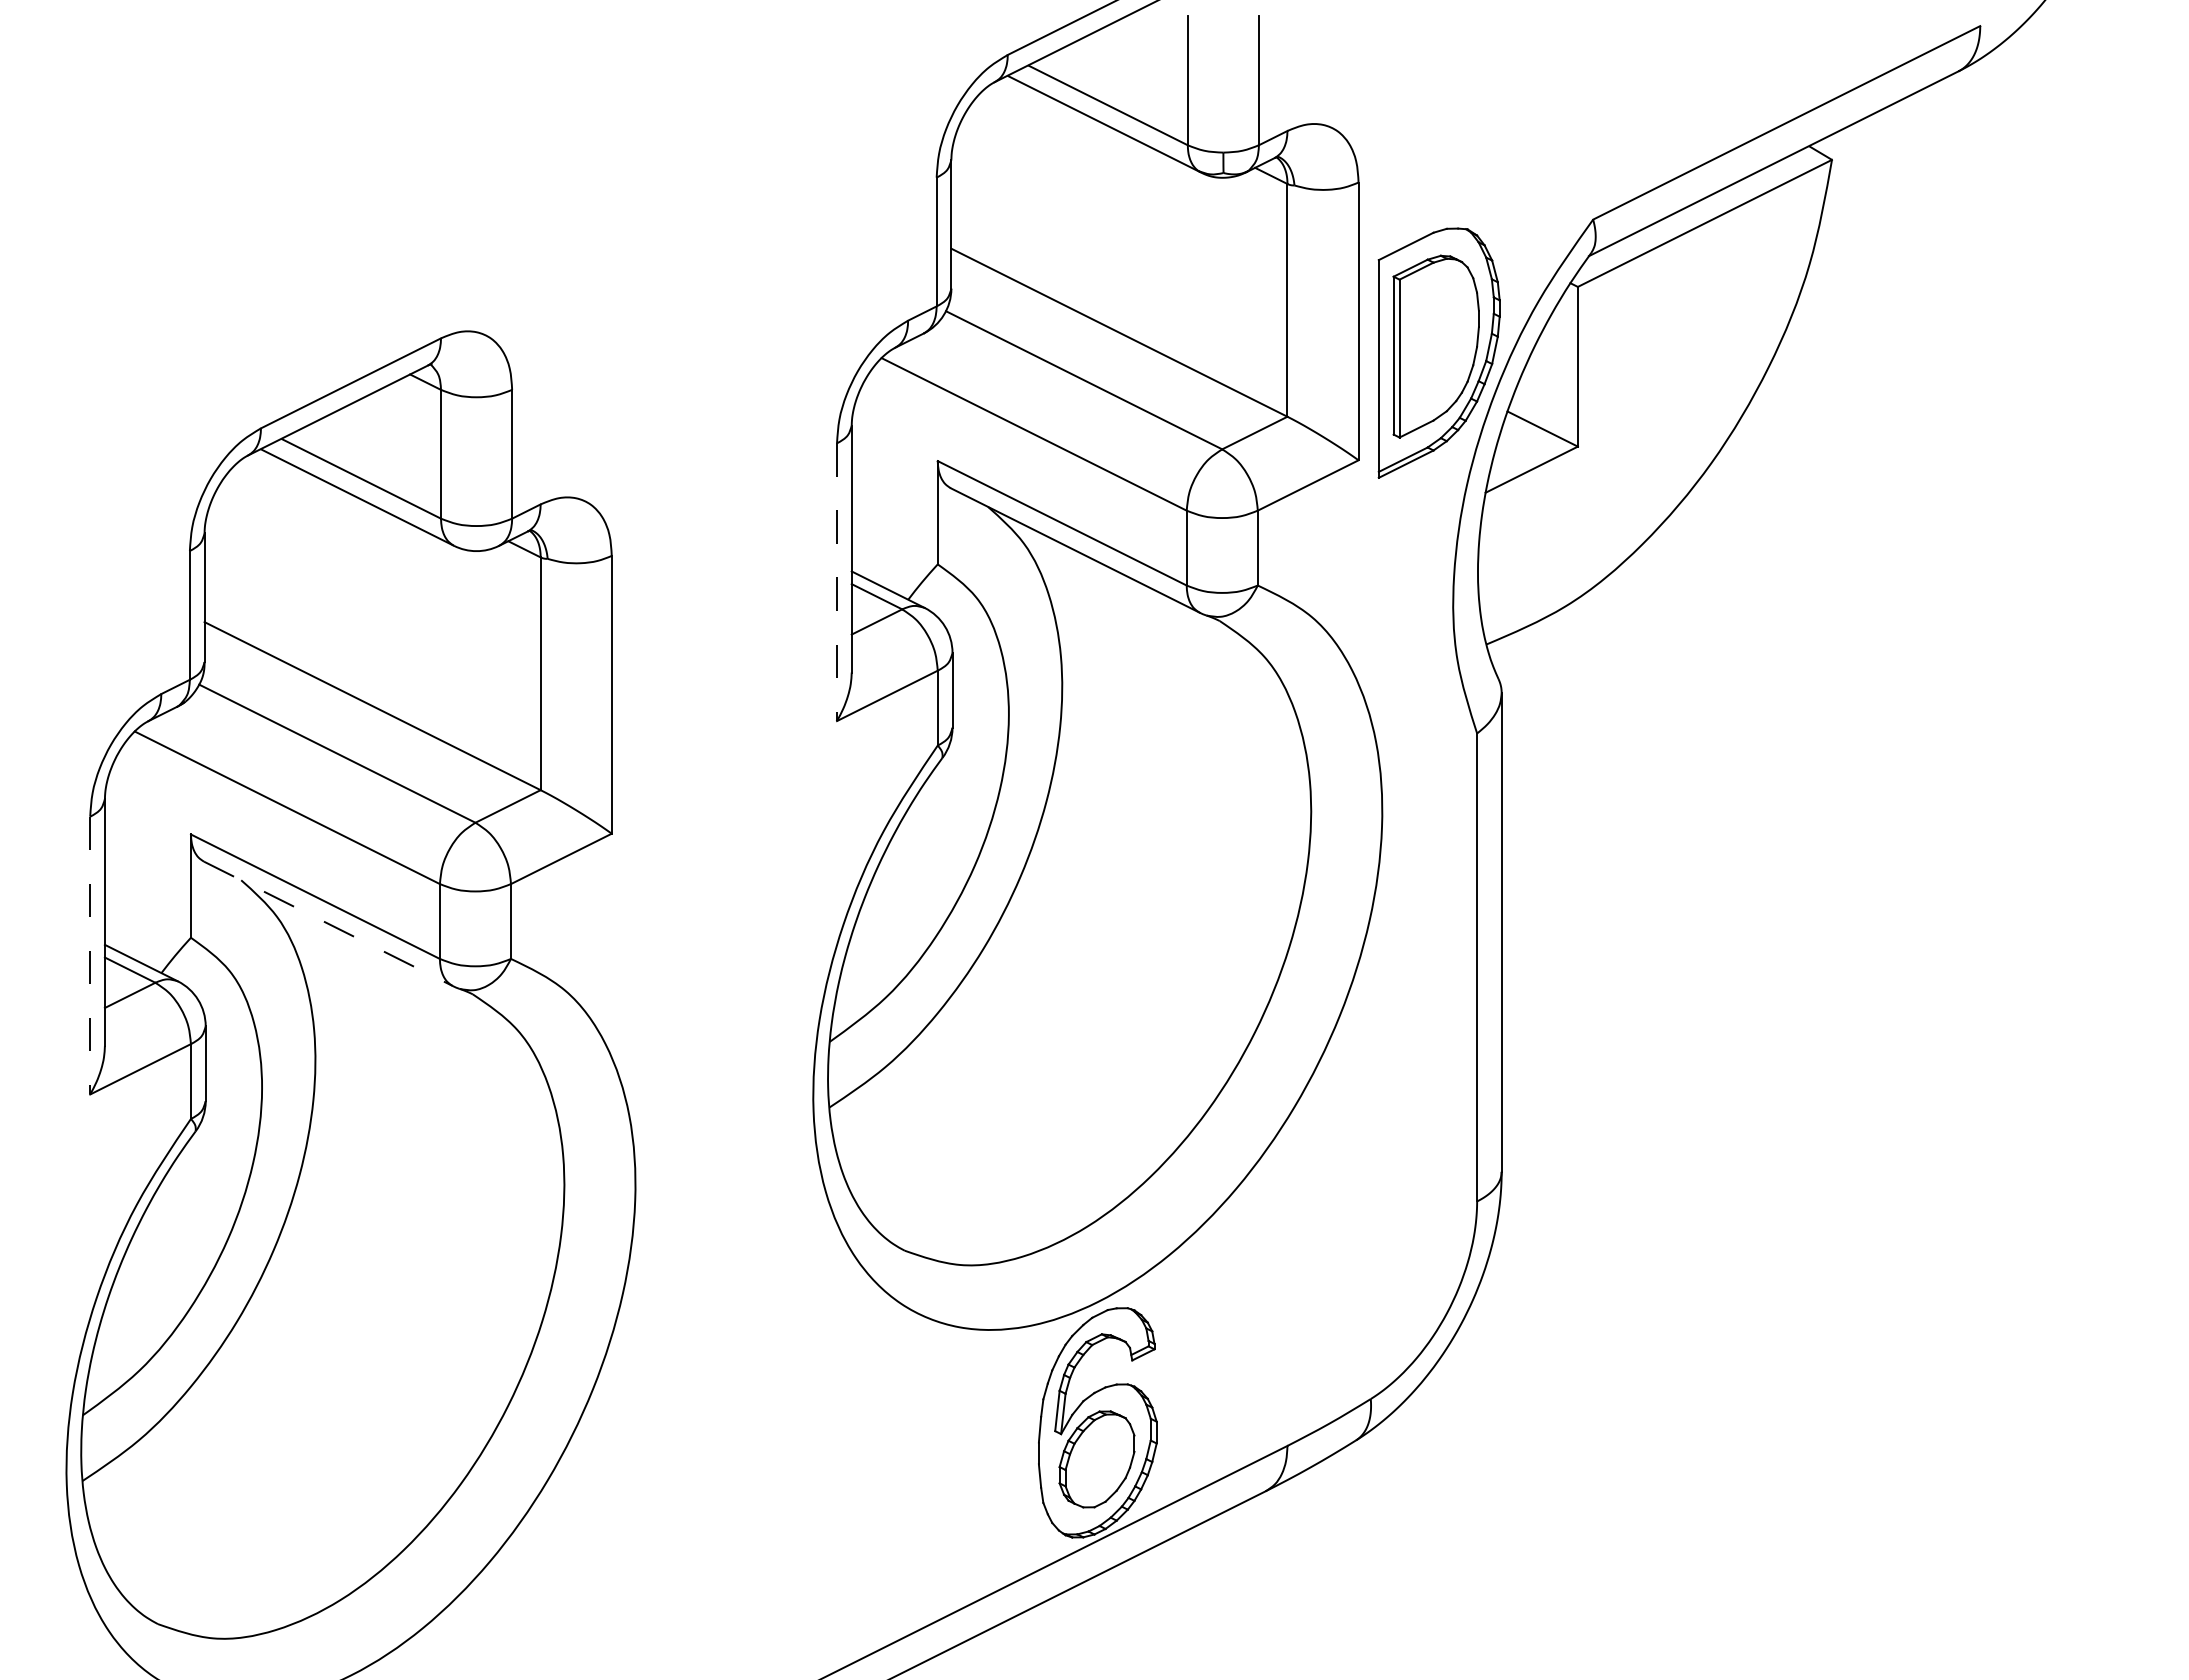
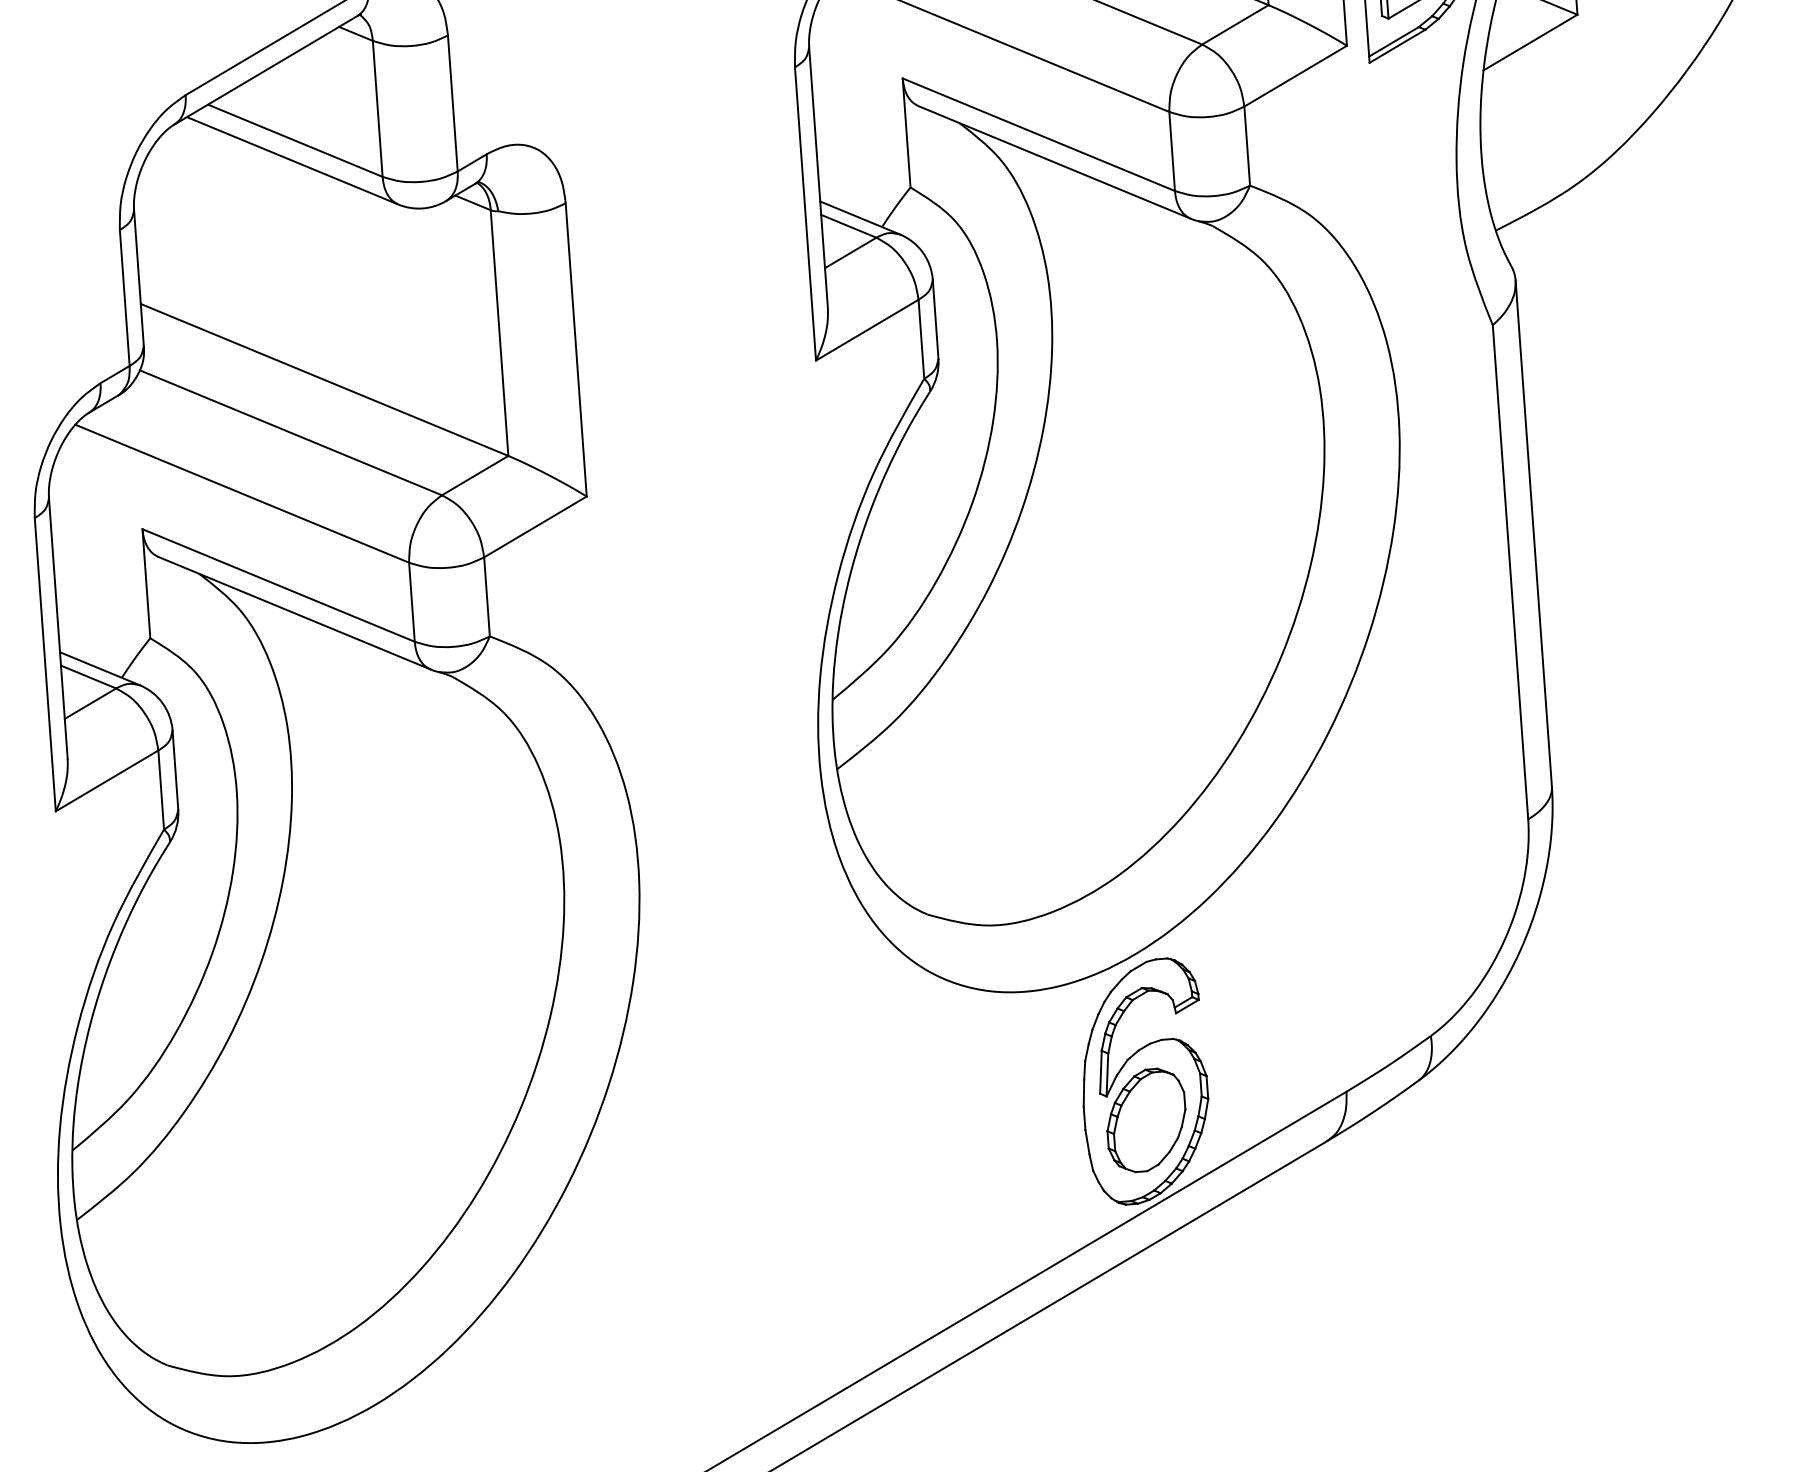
line: (837, 582) -> (806, 214), dashed -> solid
line: (328, 924) -> (294, 613), dashed -> solid
line: (90, 955) -> (45, 664), dashed -> solid

